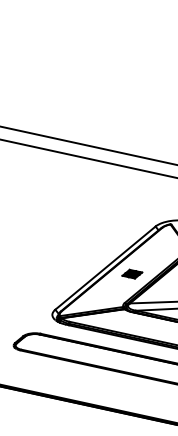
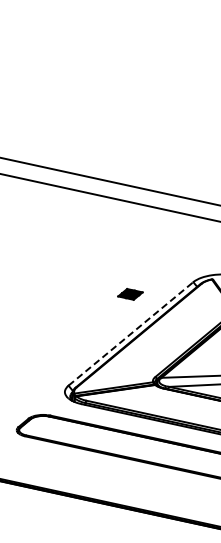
line: (105, 267) -> (131, 333), solid -> dashed
part: (132, 274) -> (130, 294), moved

